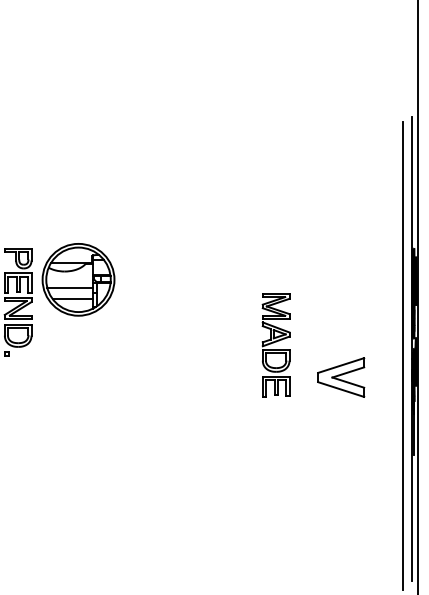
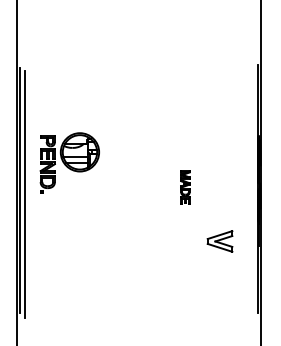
part: (276, 345) -> (185, 187), size x0.6
line: (402, 355) -> (252, 192), removed
part: (340, 377) -> (219, 241), moved

